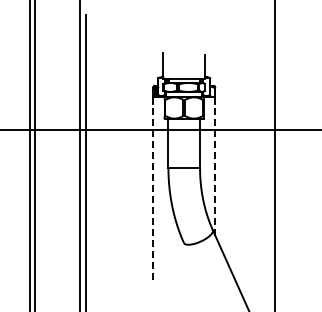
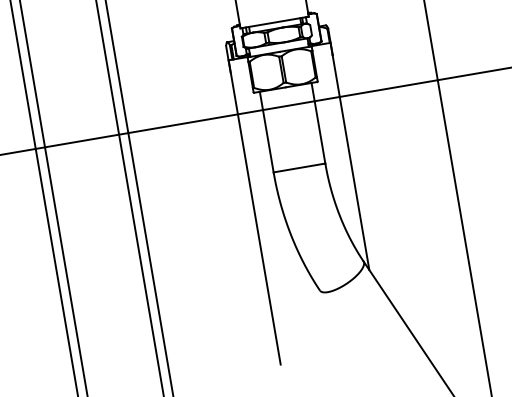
line: (215, 165) -> (349, 154), dashed -> solid
line: (153, 190) -> (255, 213), dashed -> solid

